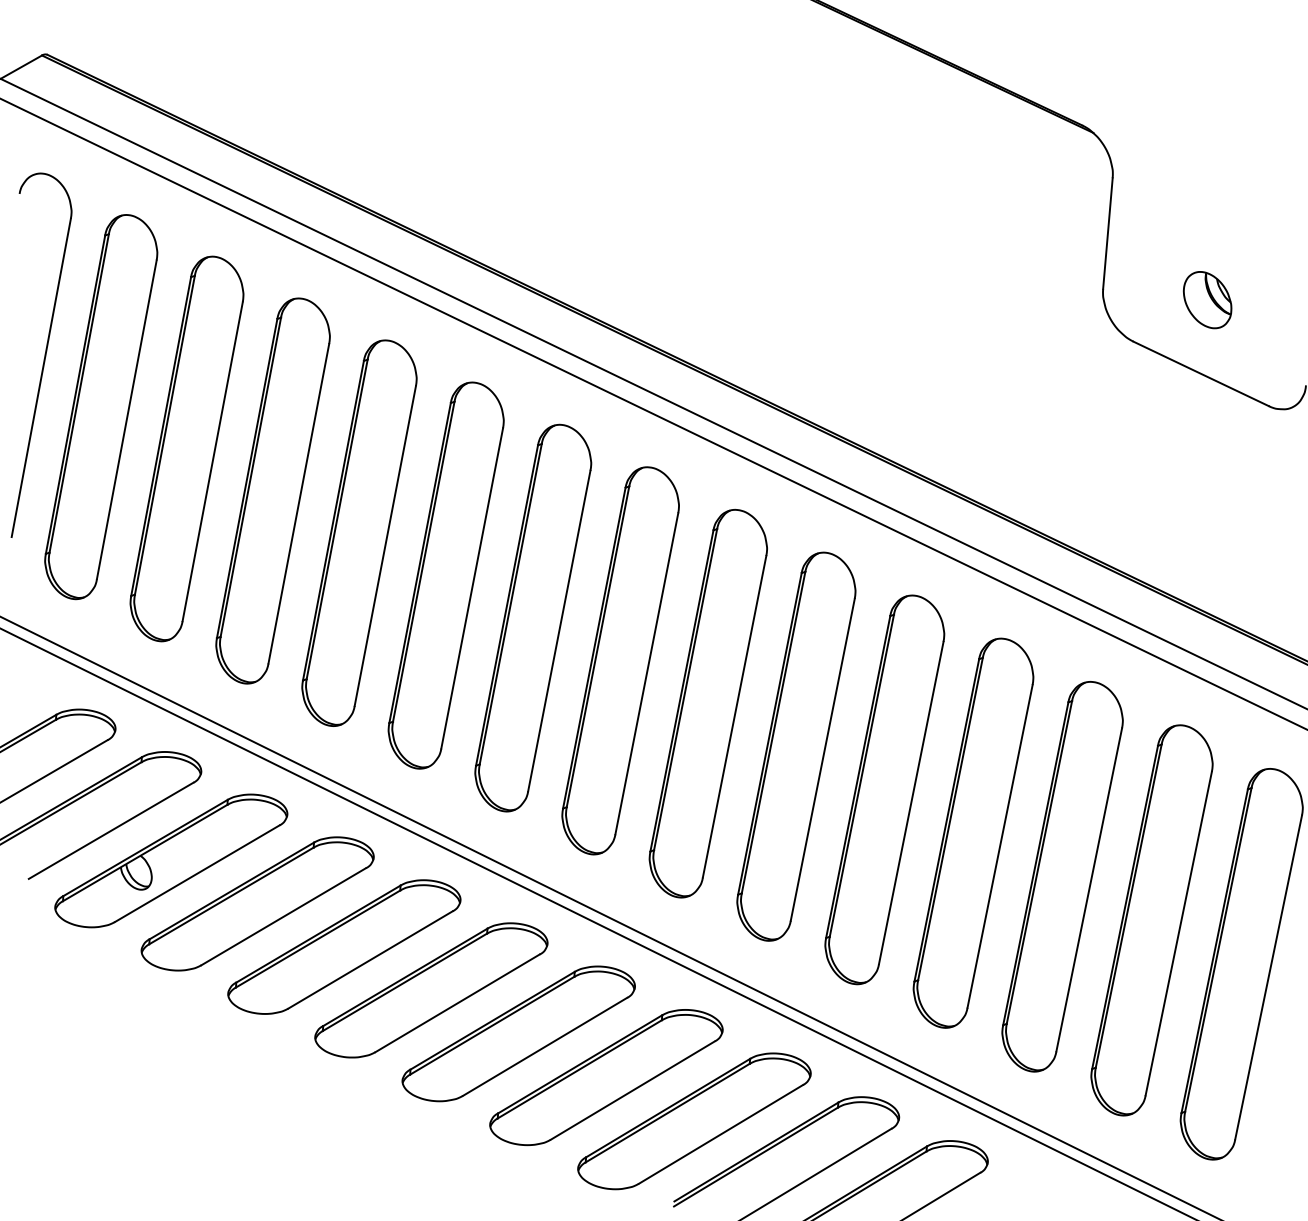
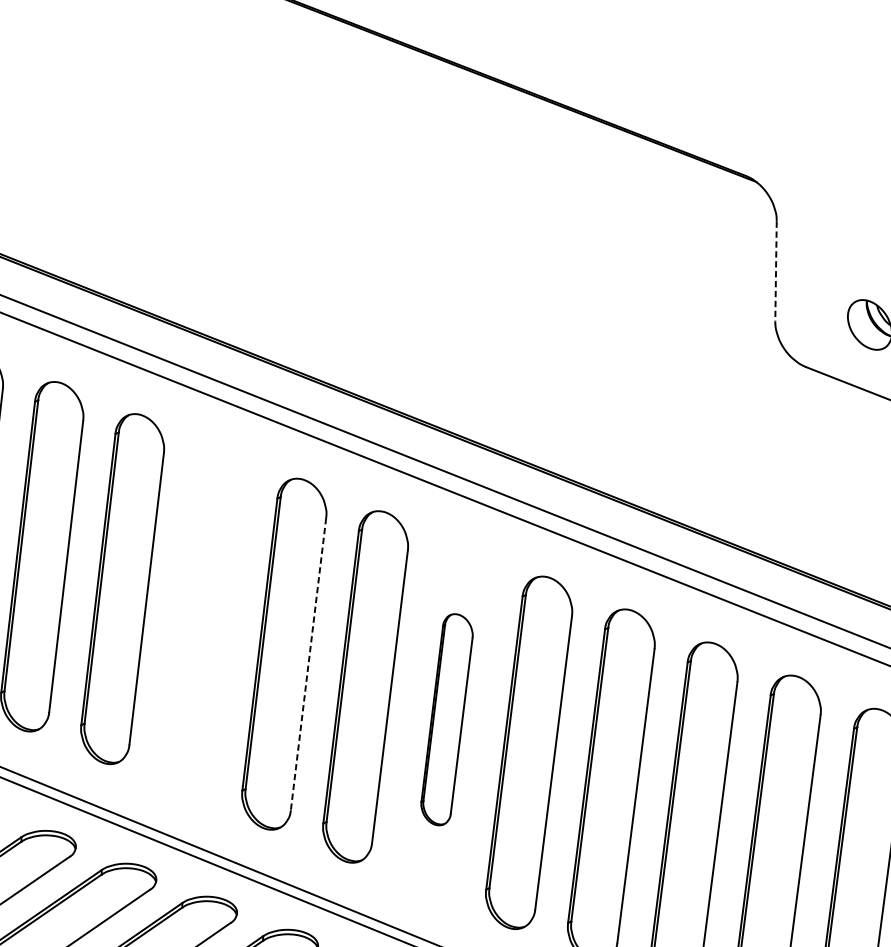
line: (1107, 233) -> (775, 271), solid -> dashed
part: (445, 575) -> (202, 621), removed
line: (559, 631) -> (308, 664), solid -> dashed
part: (707, 703) -> (446, 719), size x0.6

